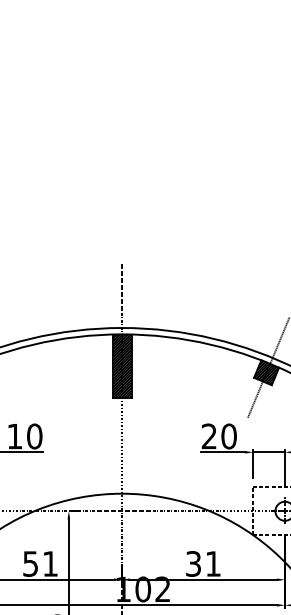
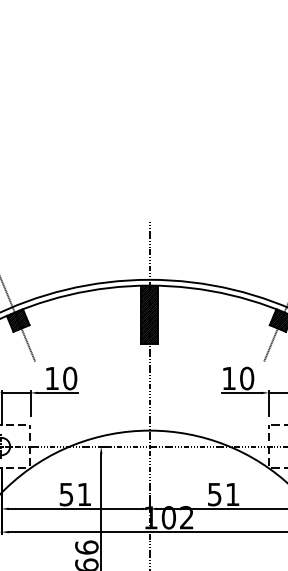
text: (208, 435) -> (228, 377), 20 -> 10
text: (193, 562) -> (214, 493), 31 -> 51

